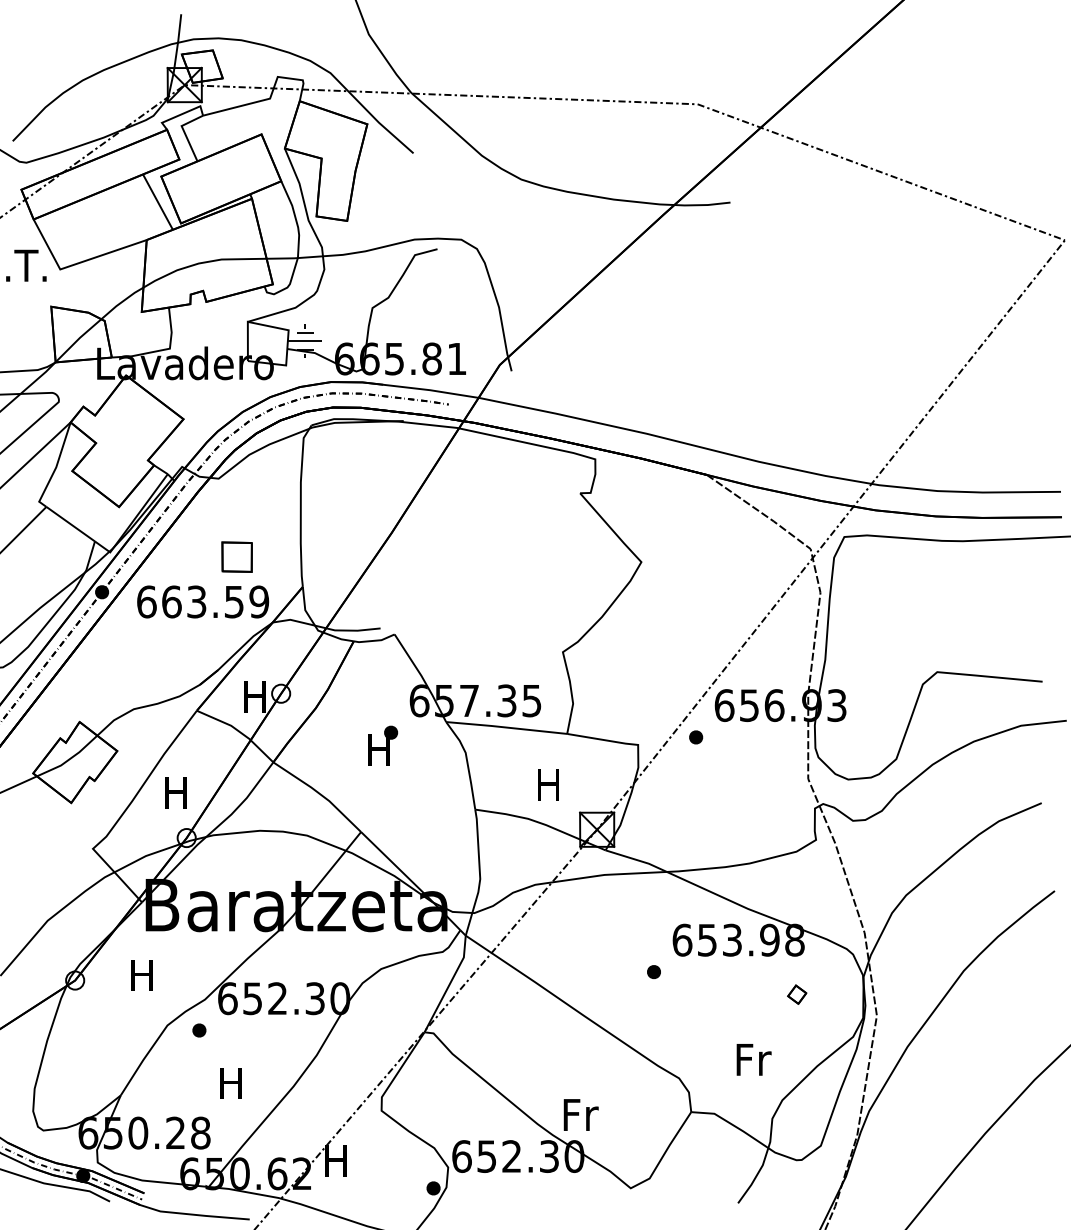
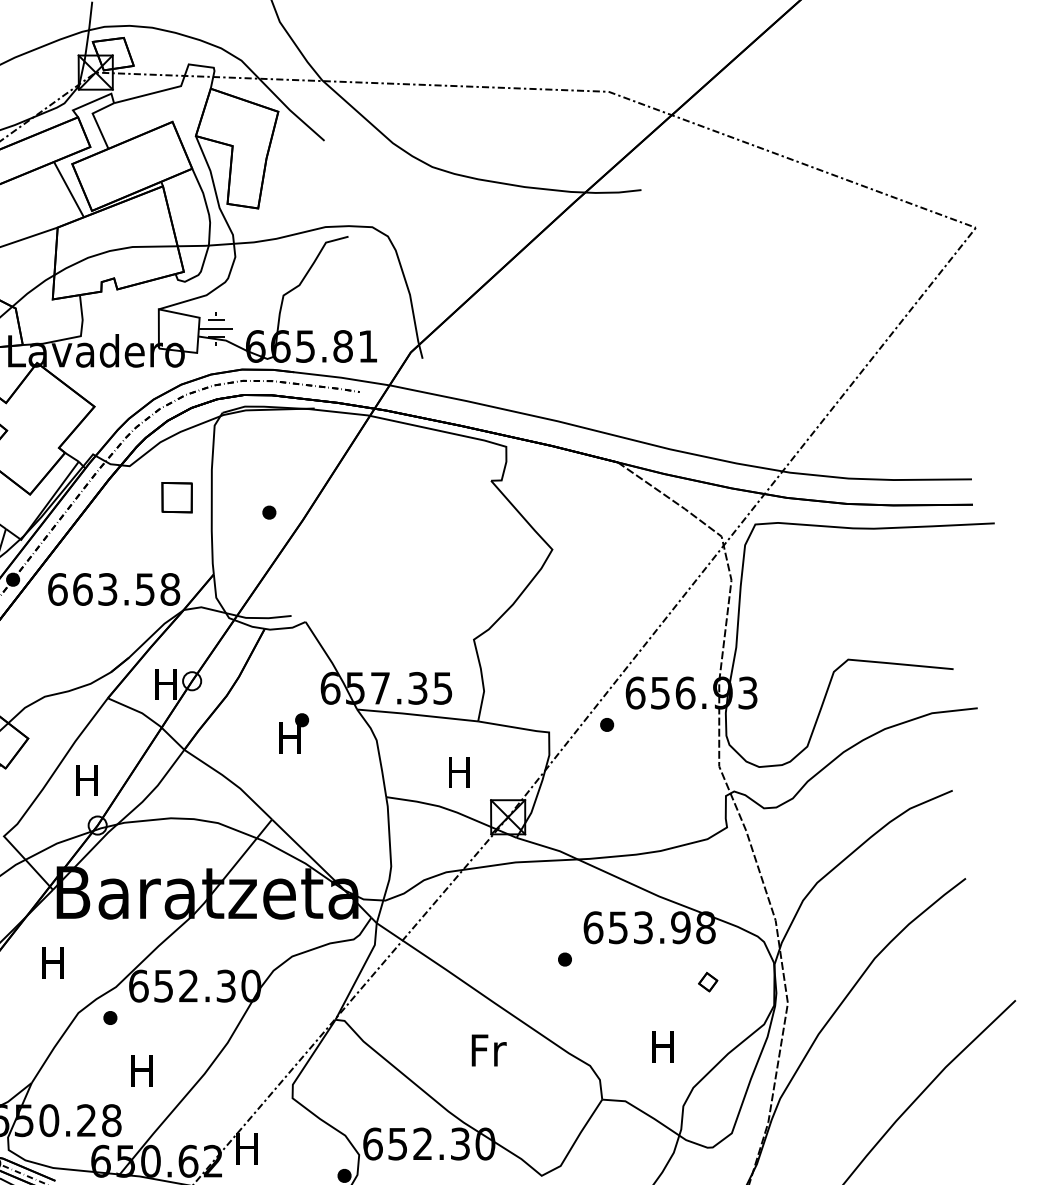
part: (358, 525) -> (269, 513), added
part: (236, 556) -> (176, 497), moved
text: (259, 601) -> (170, 589), 663.59 -> 663.58
text: (753, 1059) -> (664, 1047), Fr -> H
text: (580, 1114) -> (488, 1050), moved

